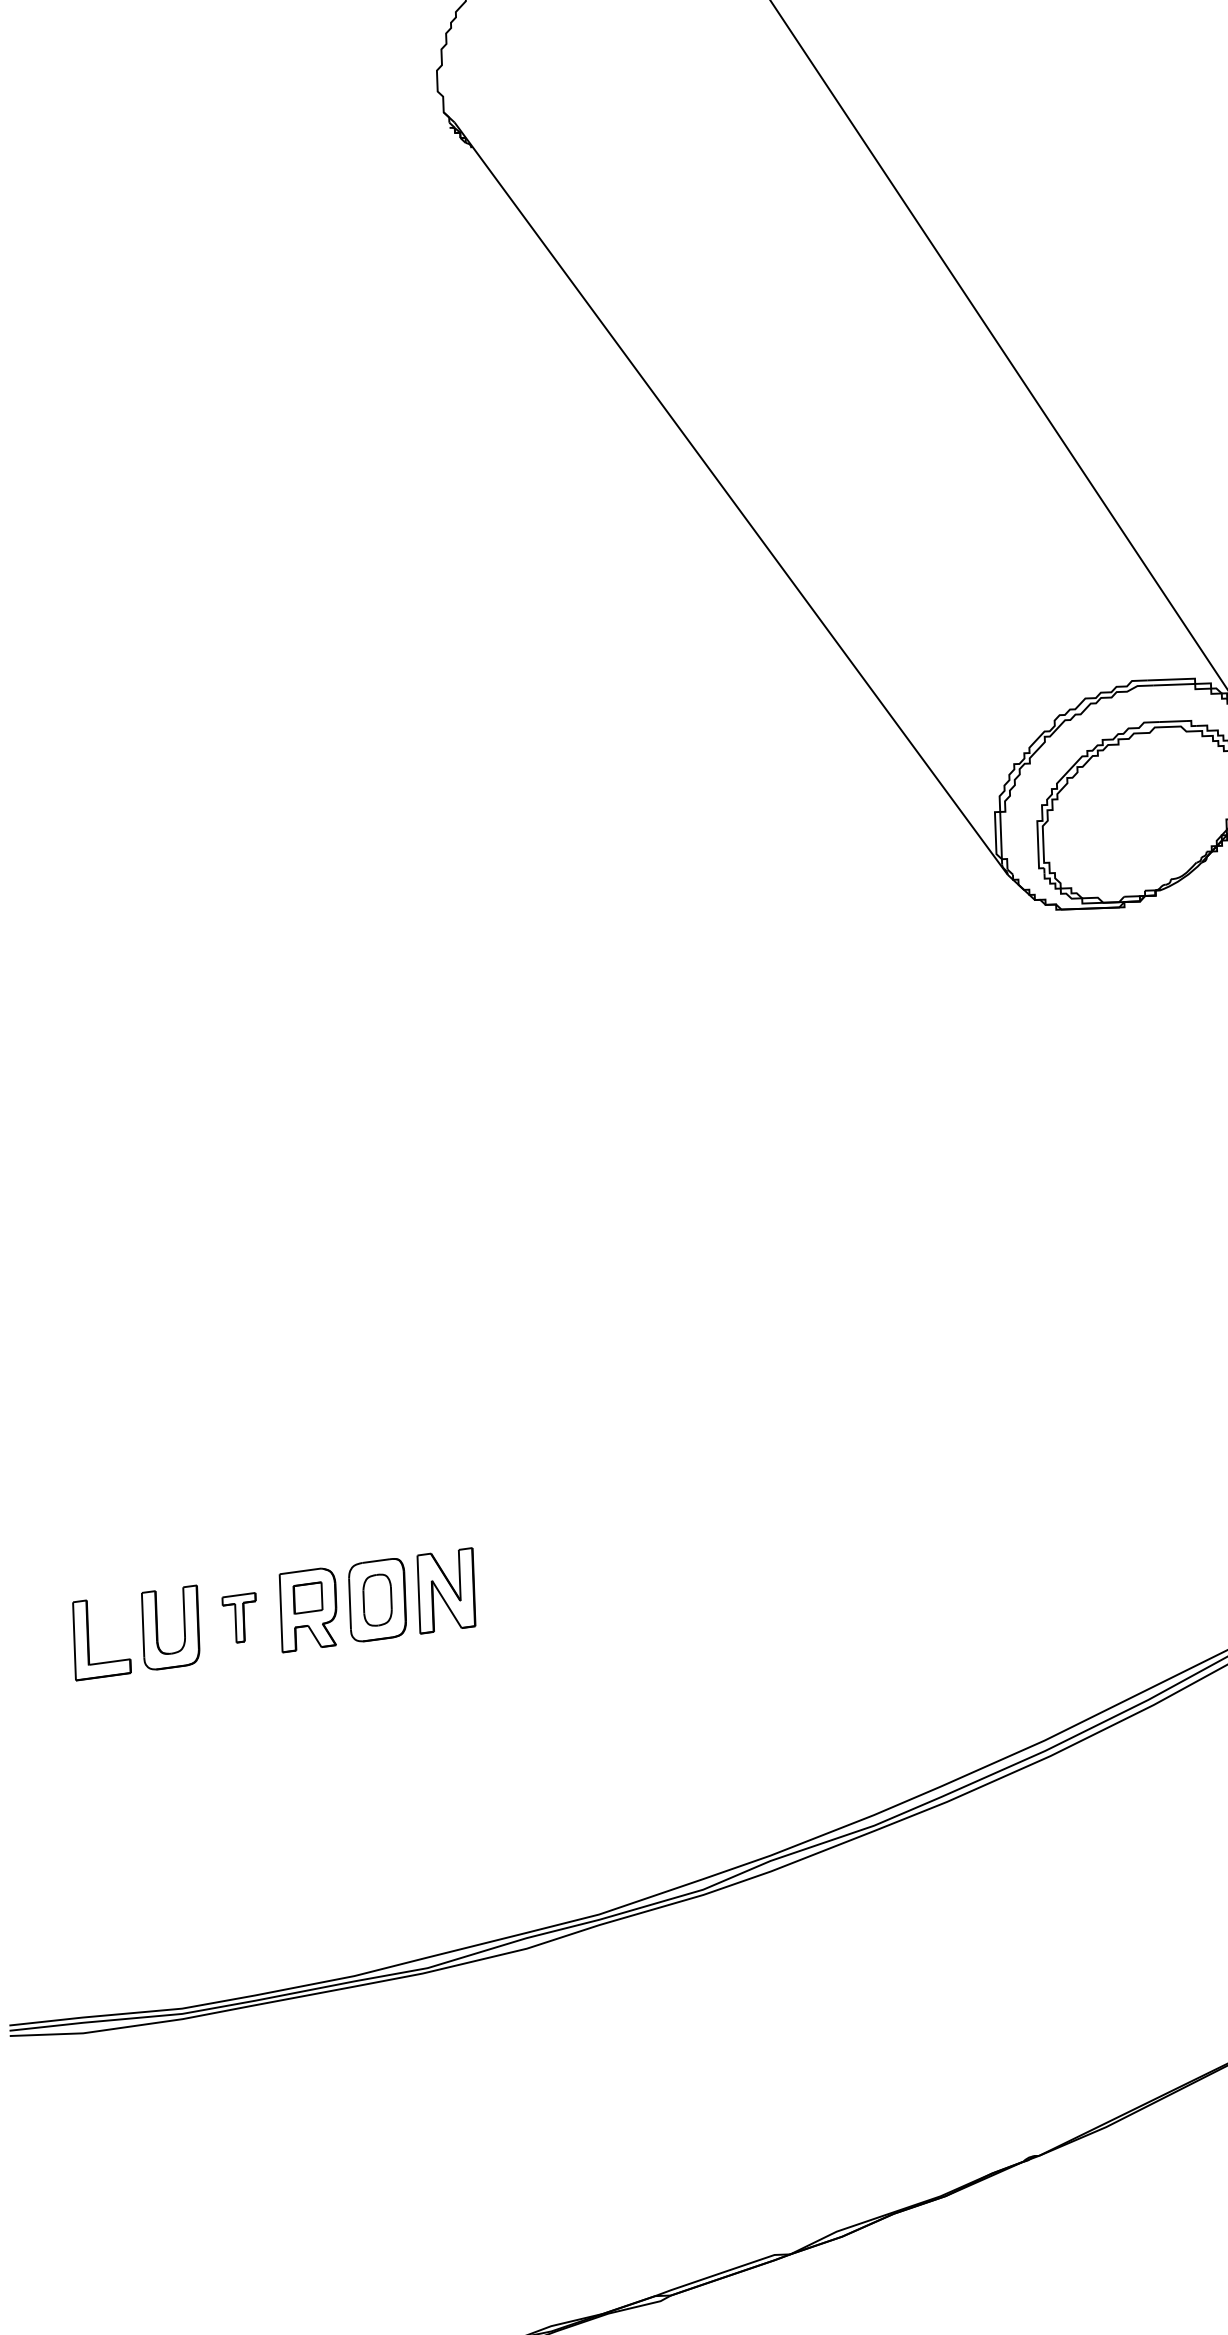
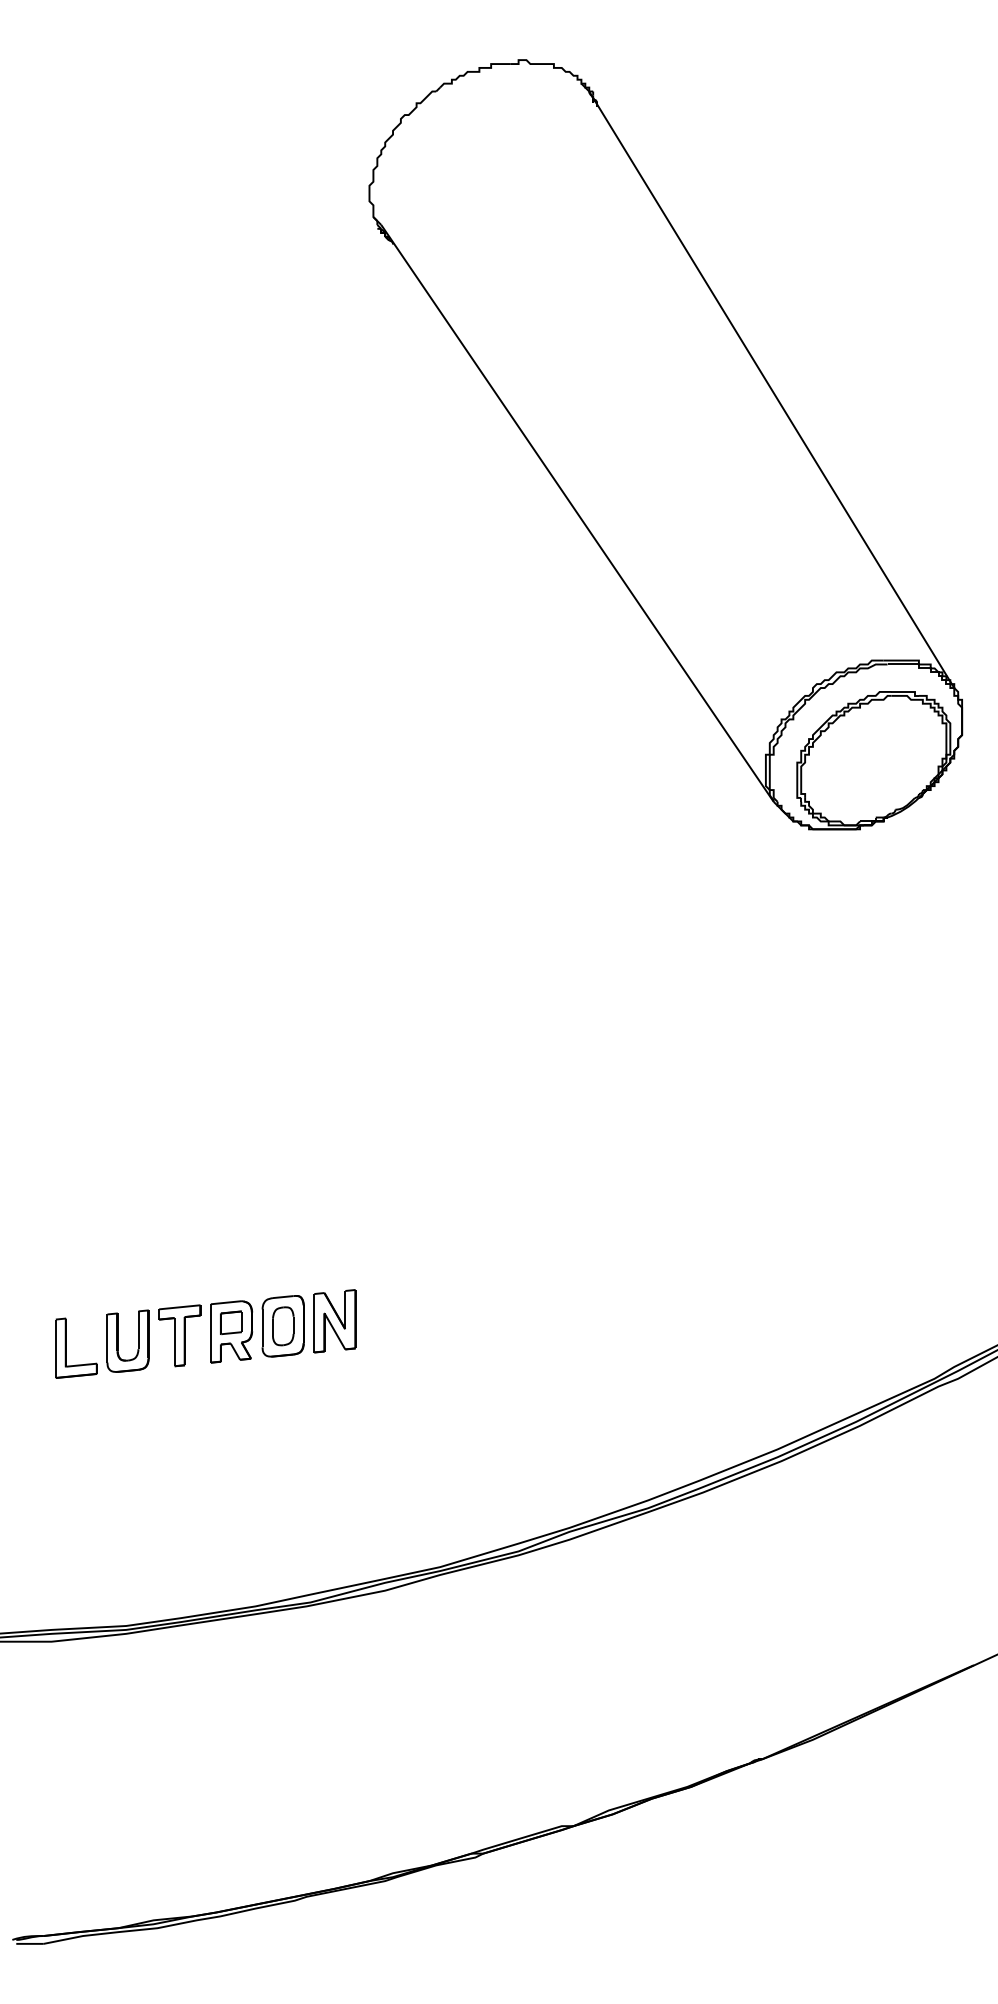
part: (239, 1617) -> (179, 1335), size x1.67

